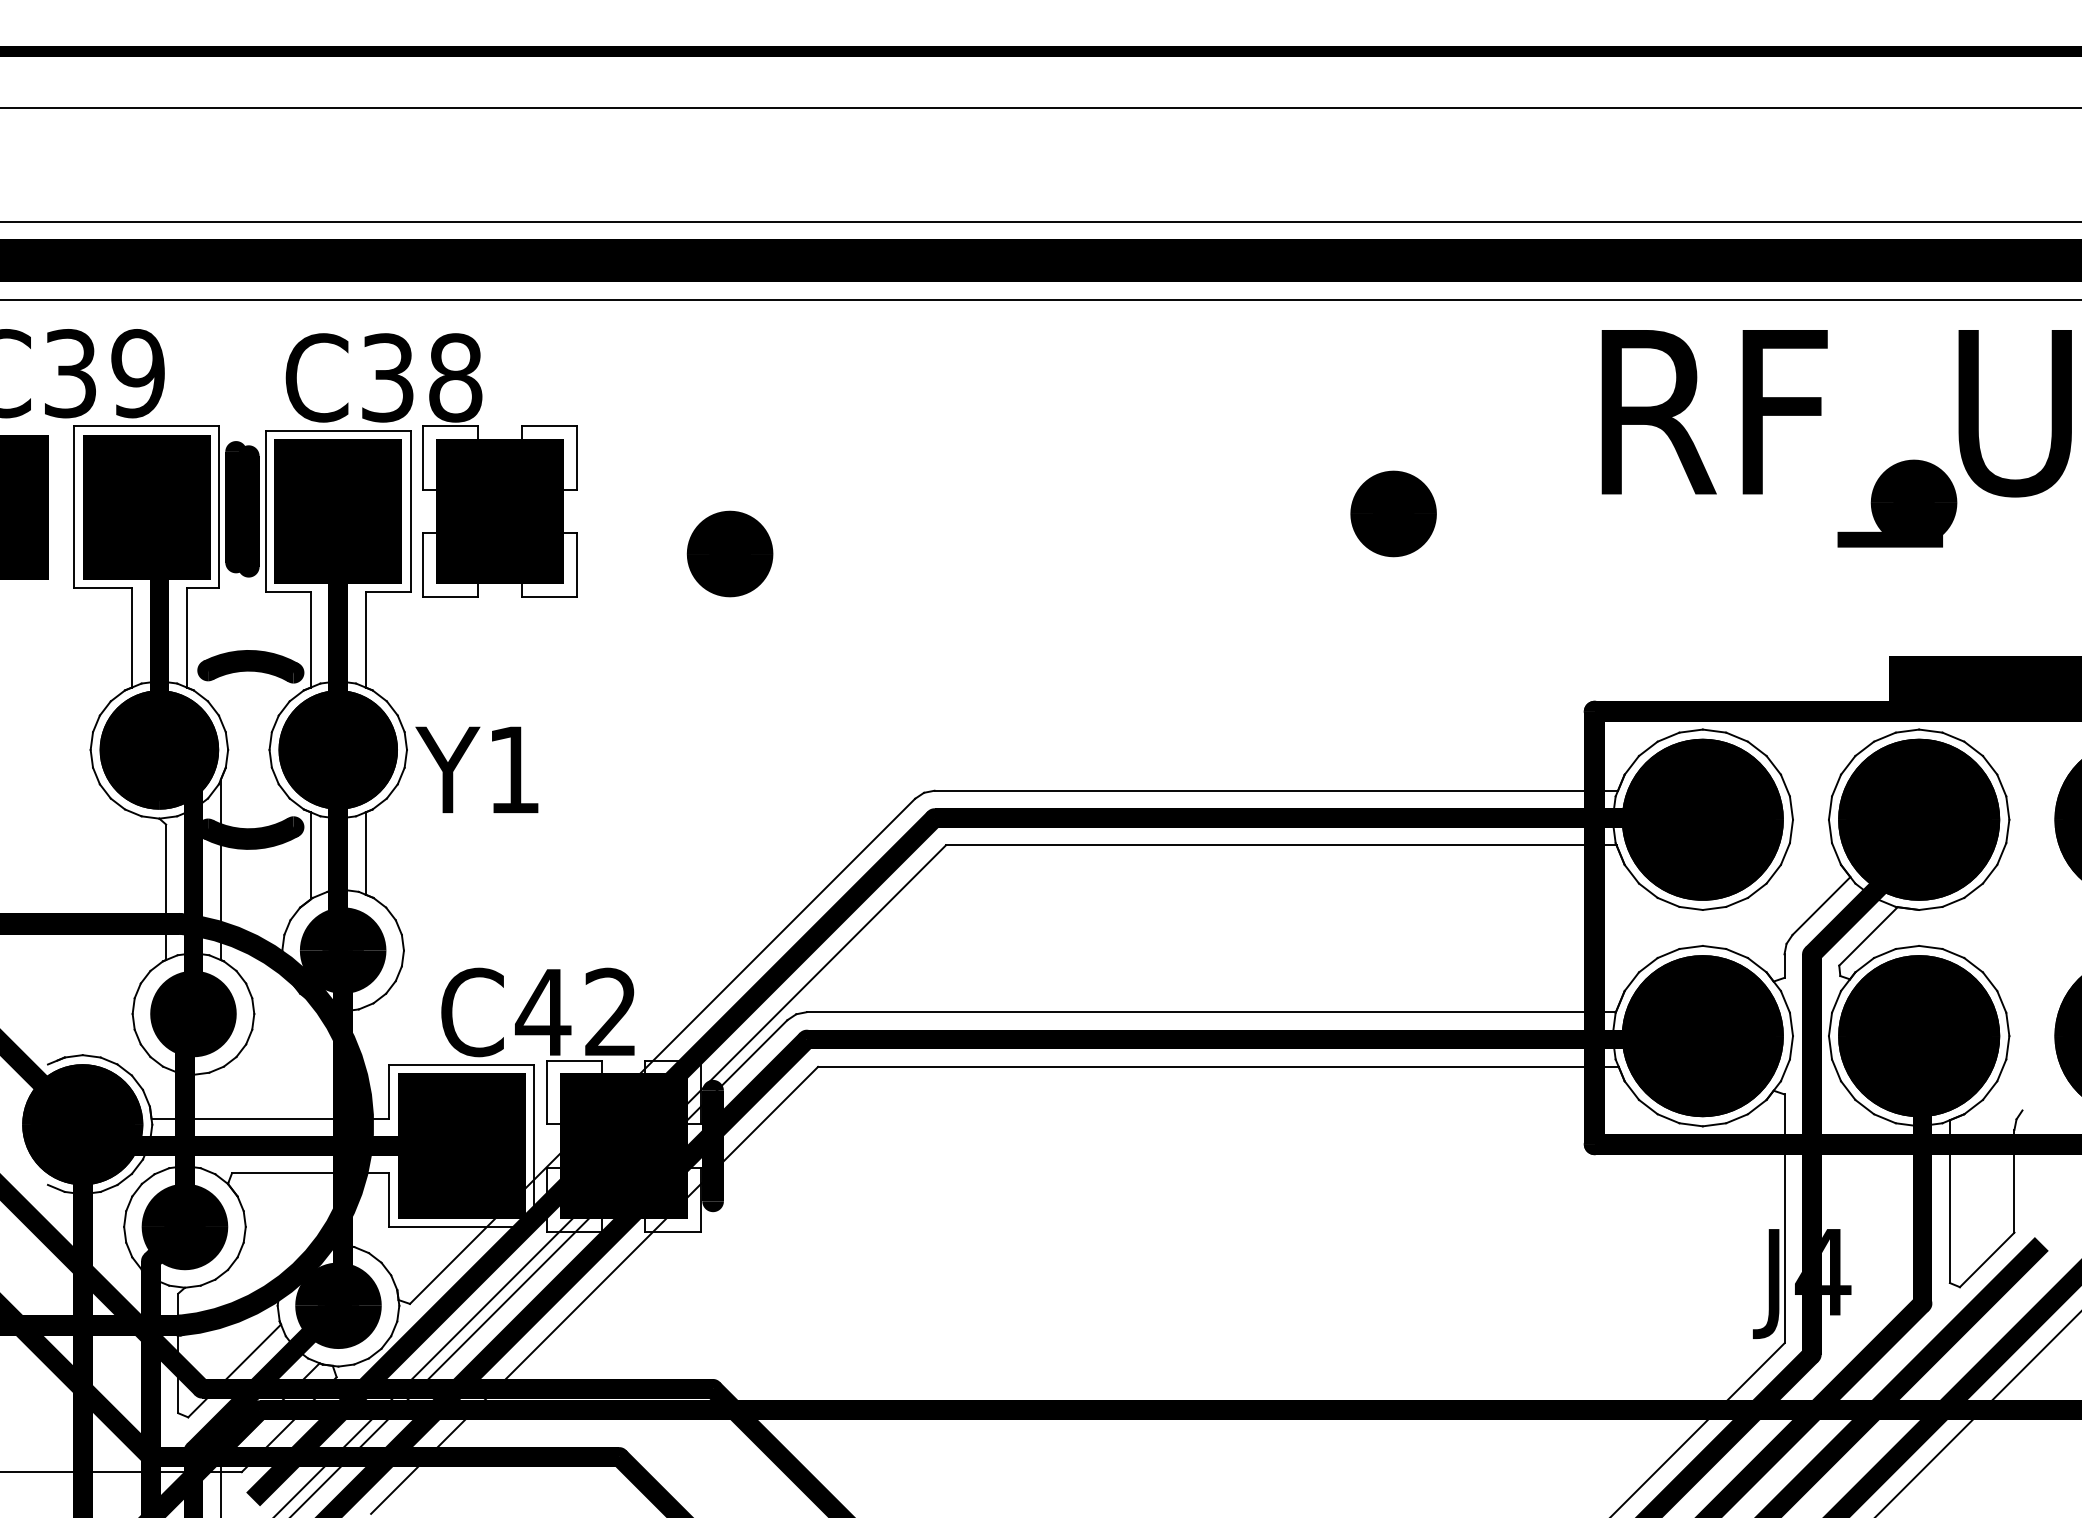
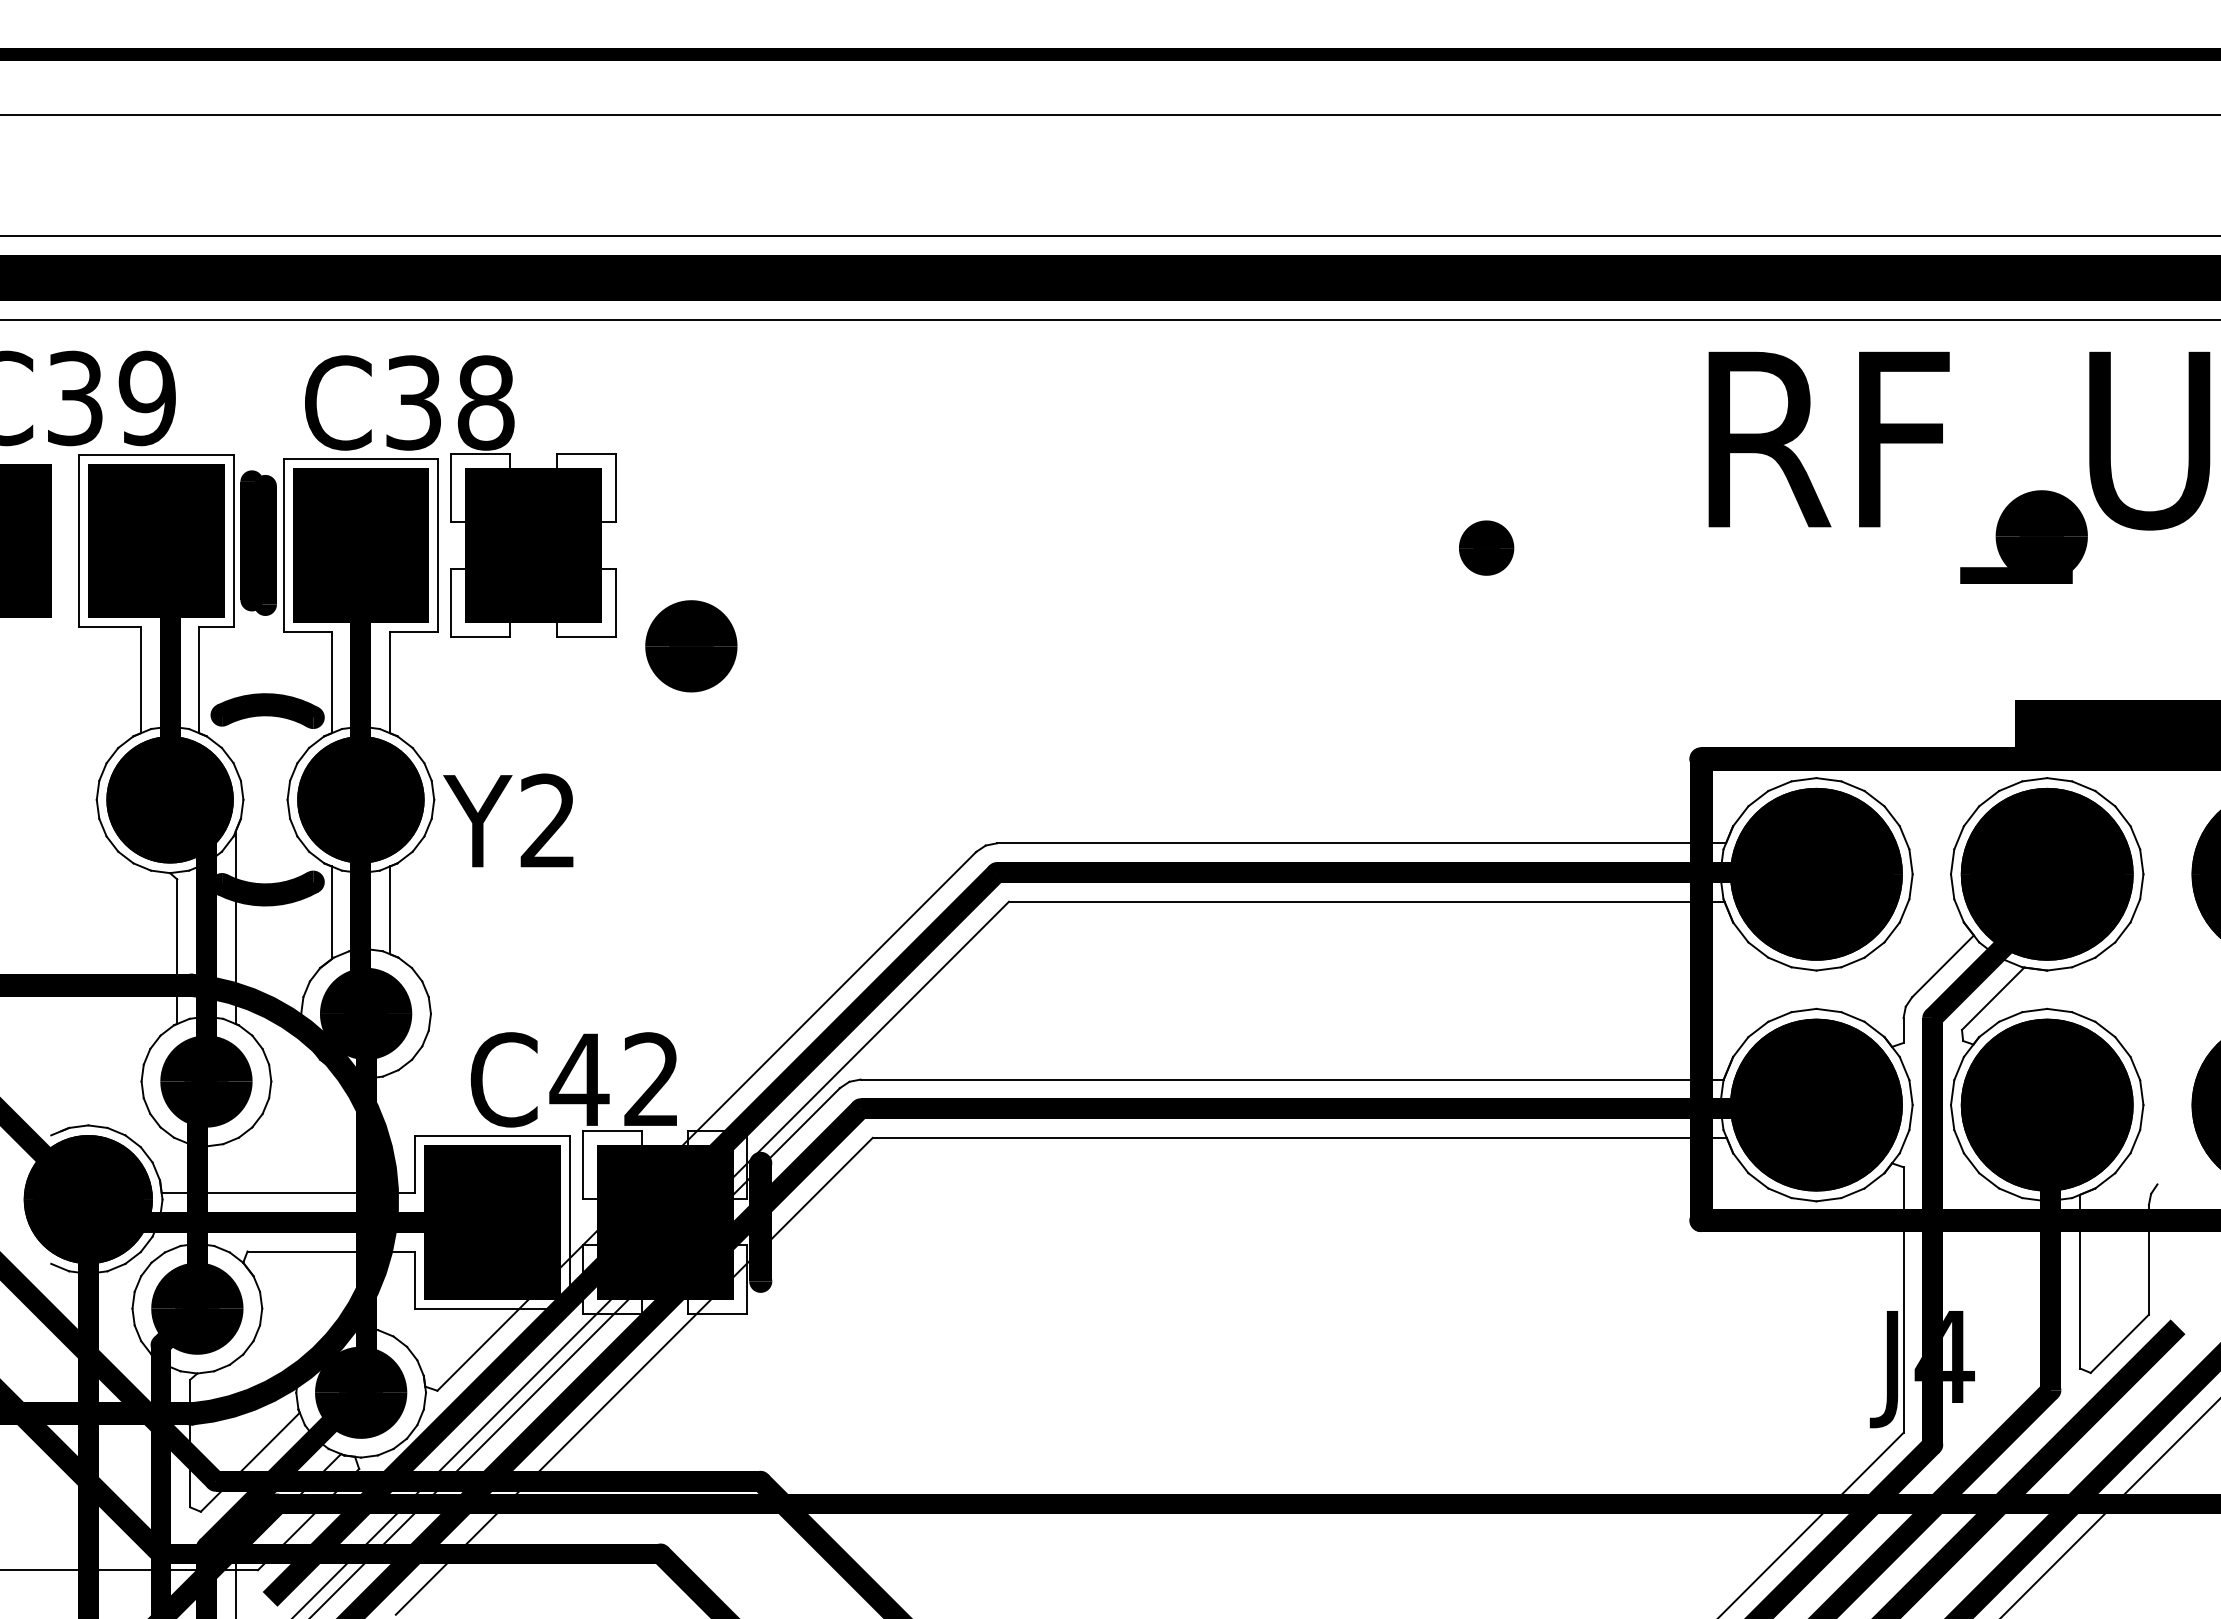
part: (1393, 513) -> (1486, 547), size x0.6
part: (729, 553) -> (690, 645), moved
text: (513, 769) -> (547, 820), Y1 -> Y2

